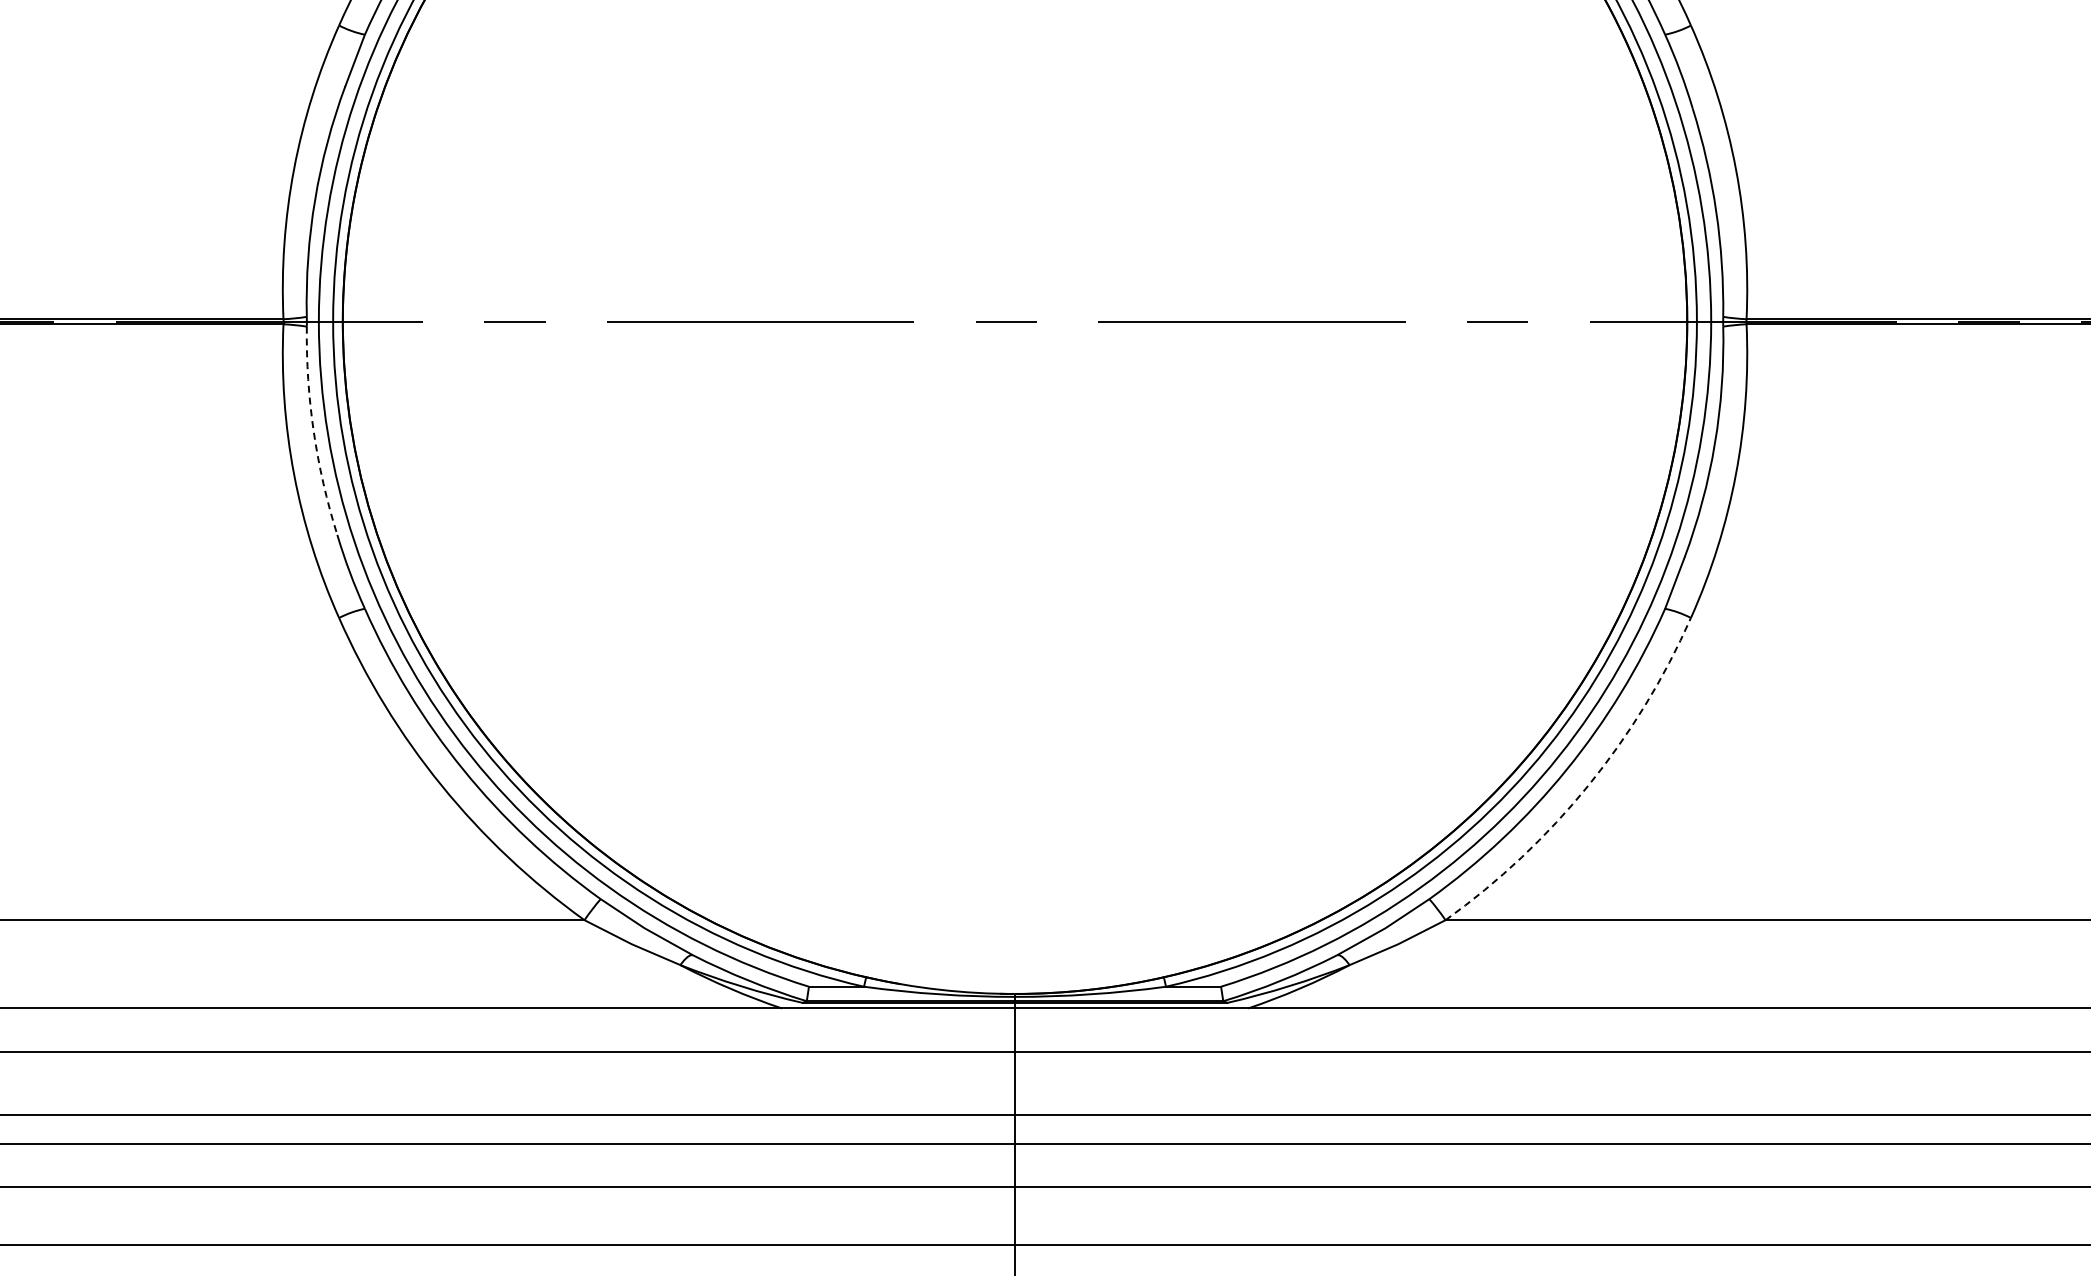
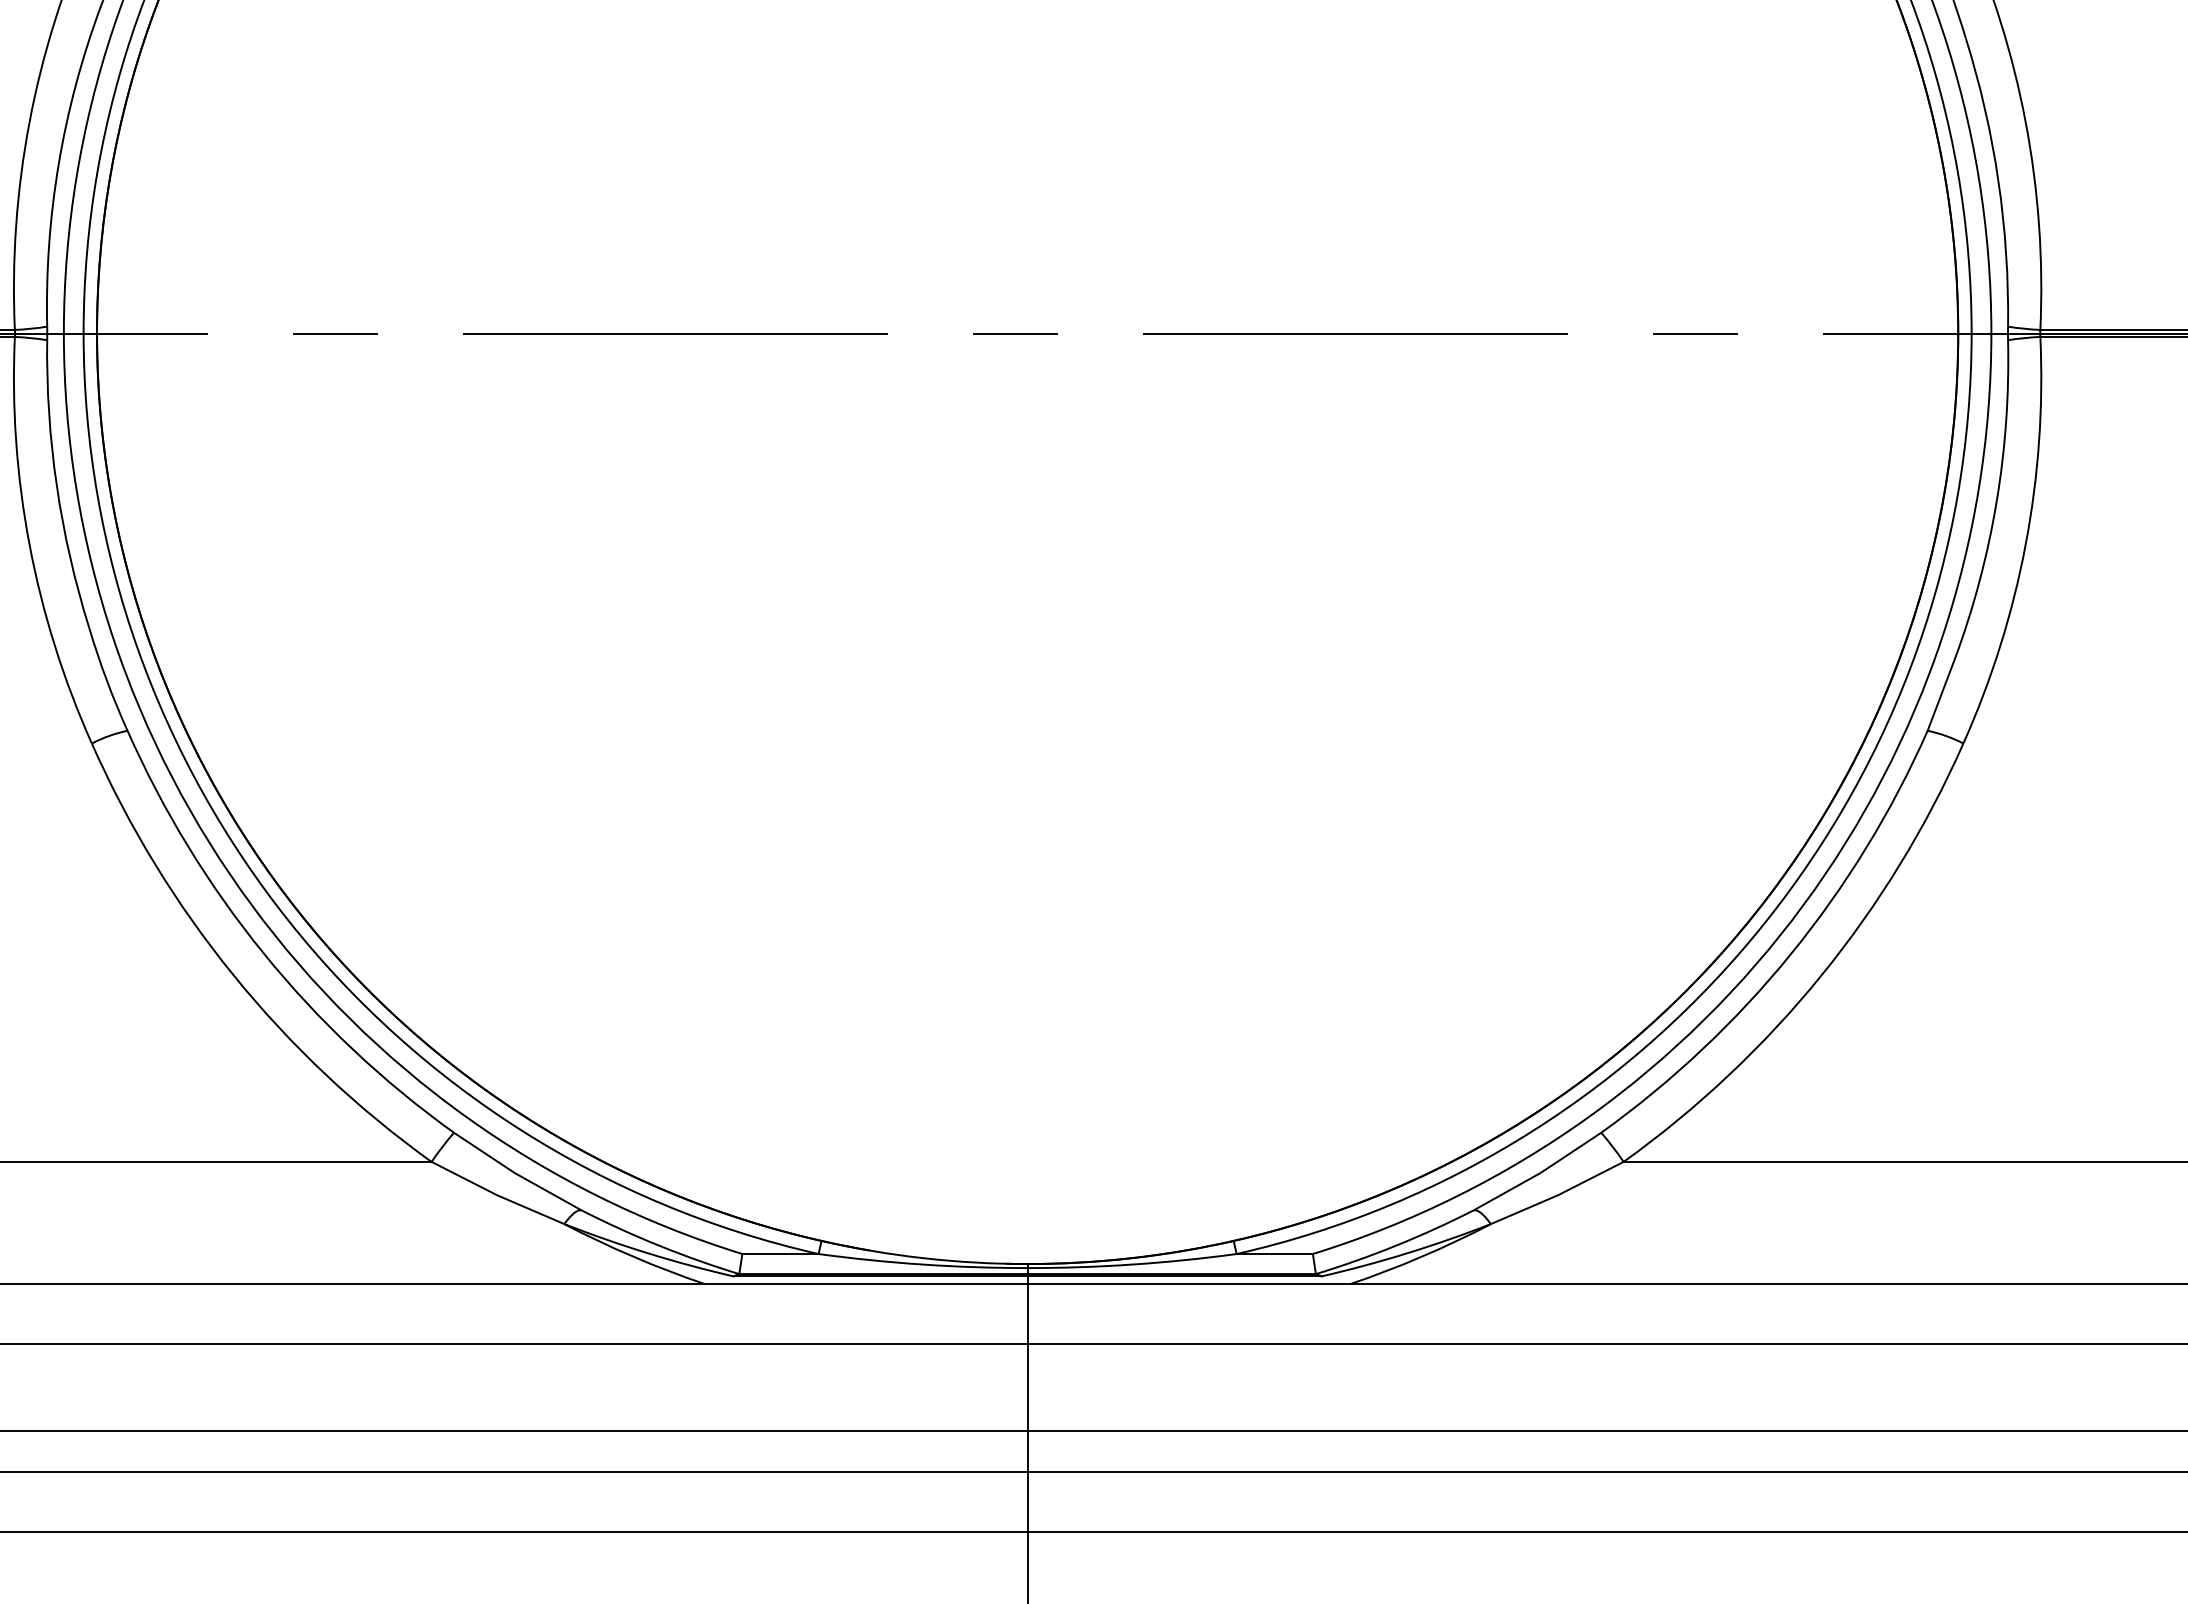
arc: (313, 431) -> (56, 485), dashed -> solid
arc: (1588, 785) -> (1821, 975), dashed -> solid

